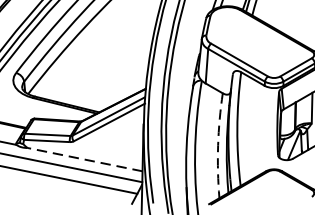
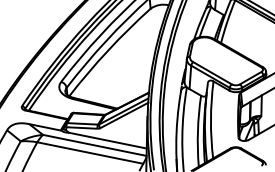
arc: (217, 146) -> (197, 131), dashed -> solid
line: (84, 159) -> (107, 140), dashed -> solid

